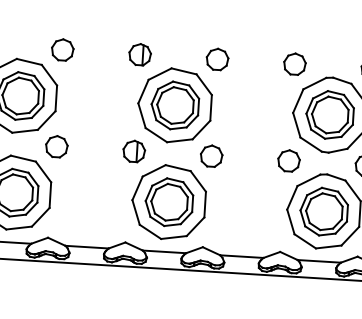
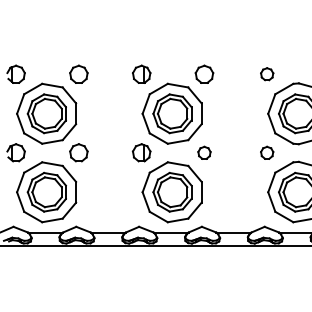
part: (294, 63) -> (266, 73), size x0.7
part: (211, 155) -> (204, 152), size x0.7
part: (288, 160) -> (266, 152), size x0.7

